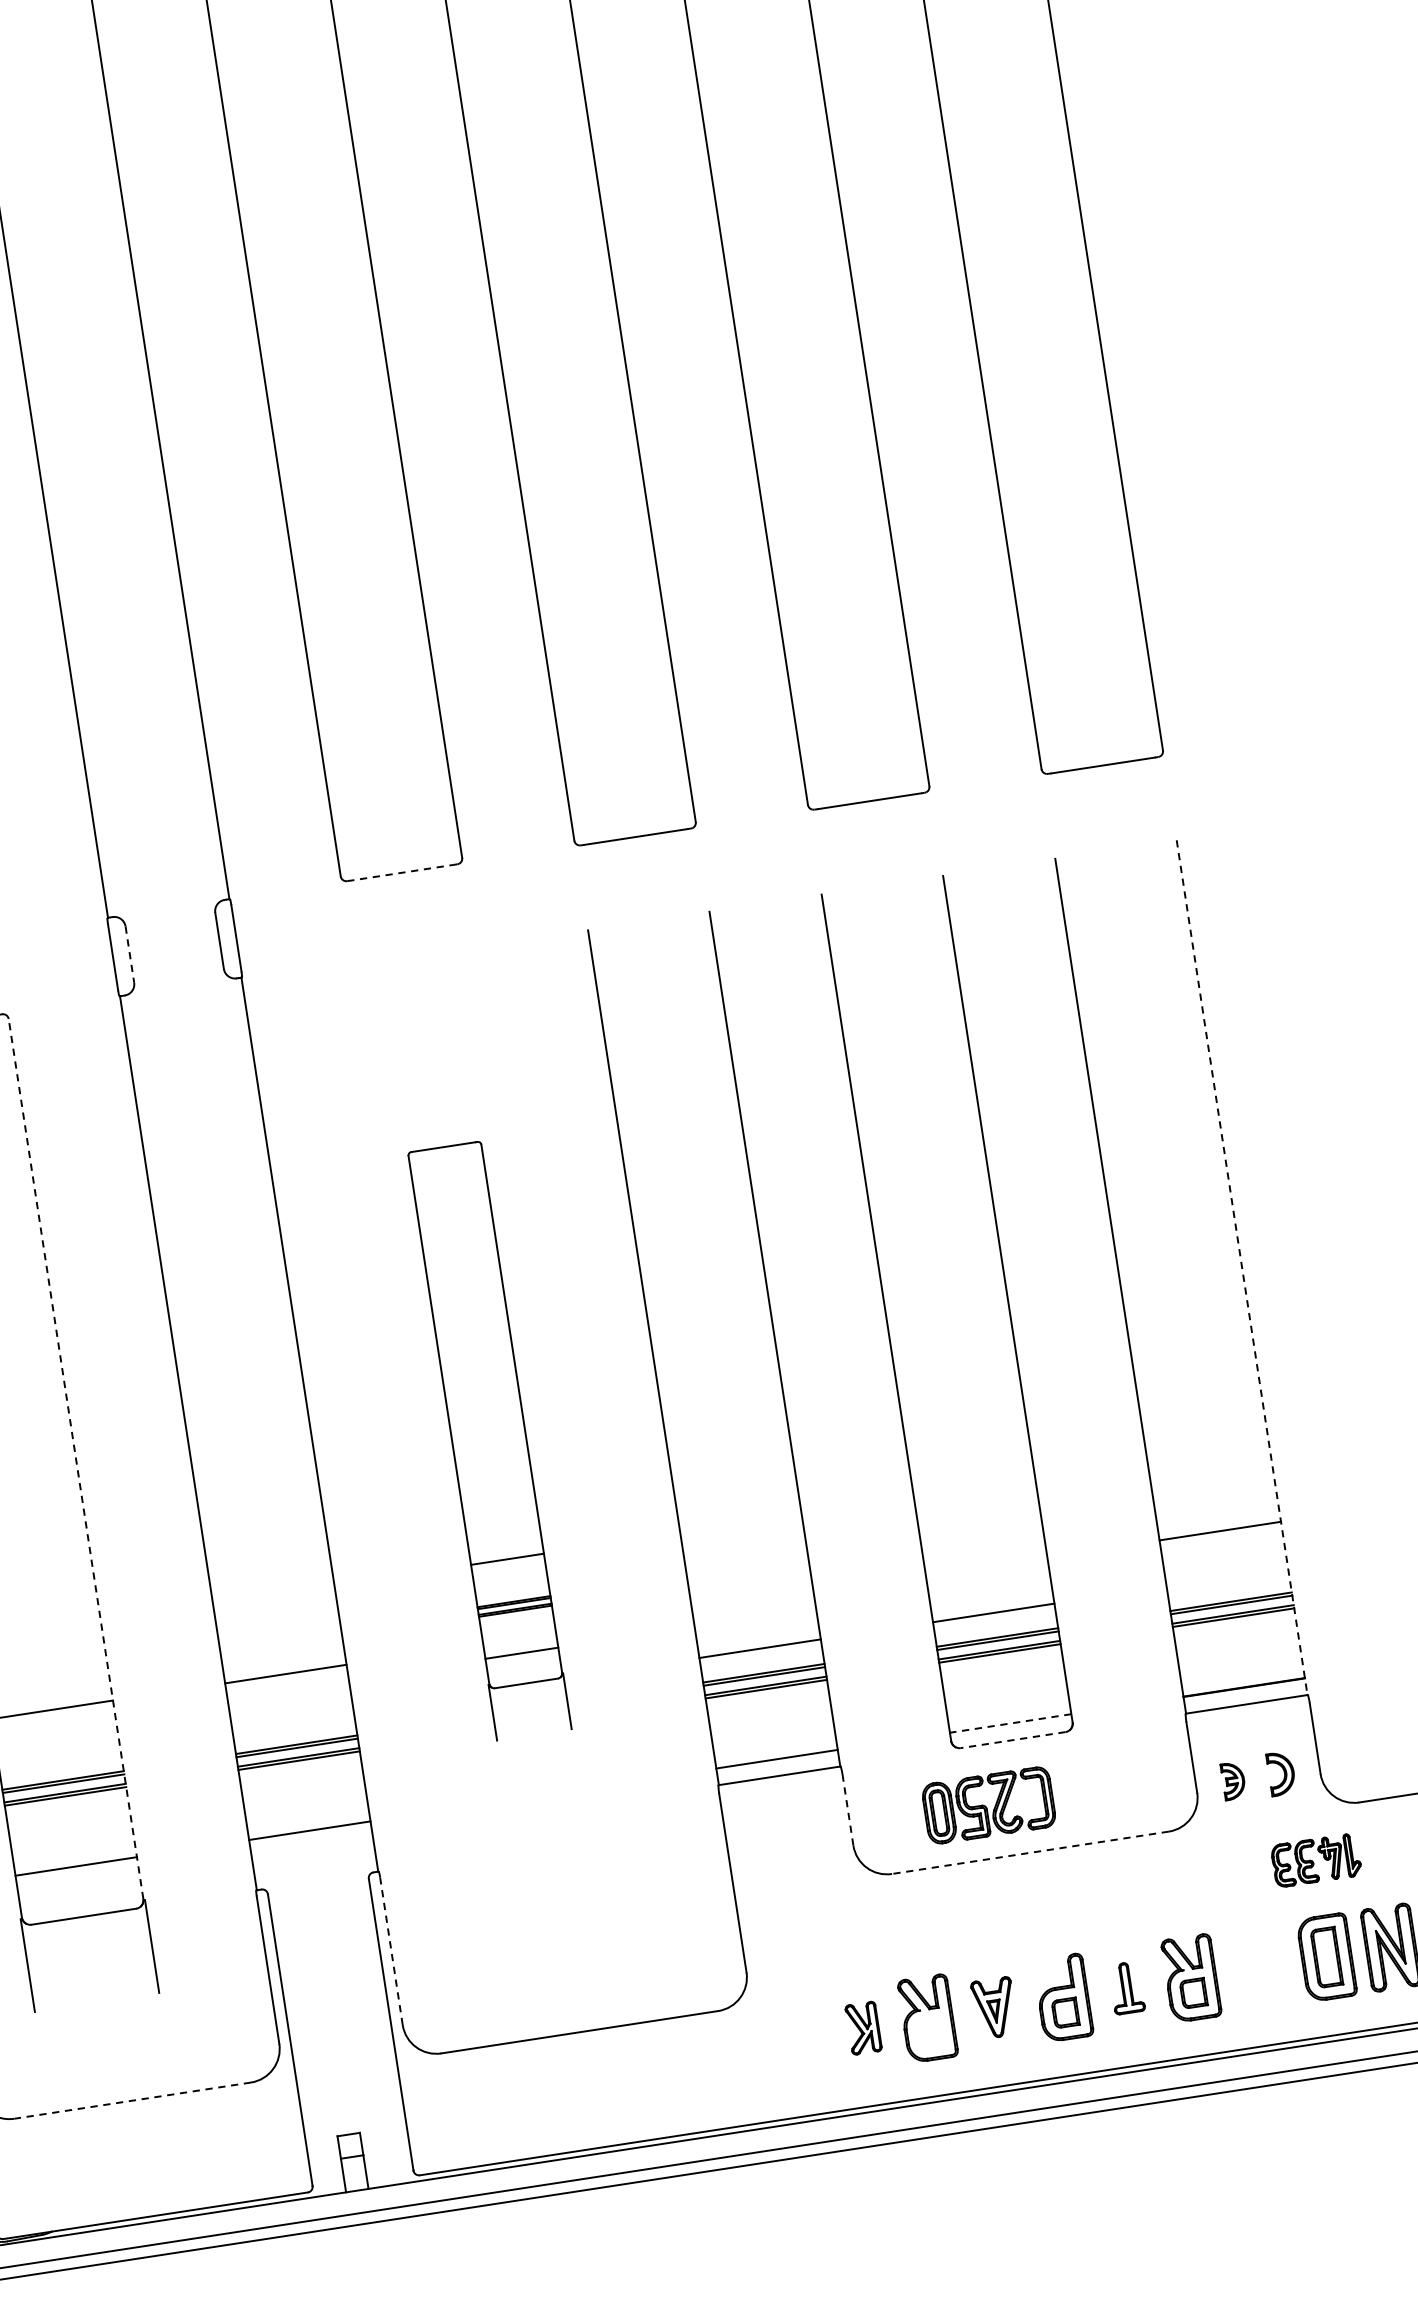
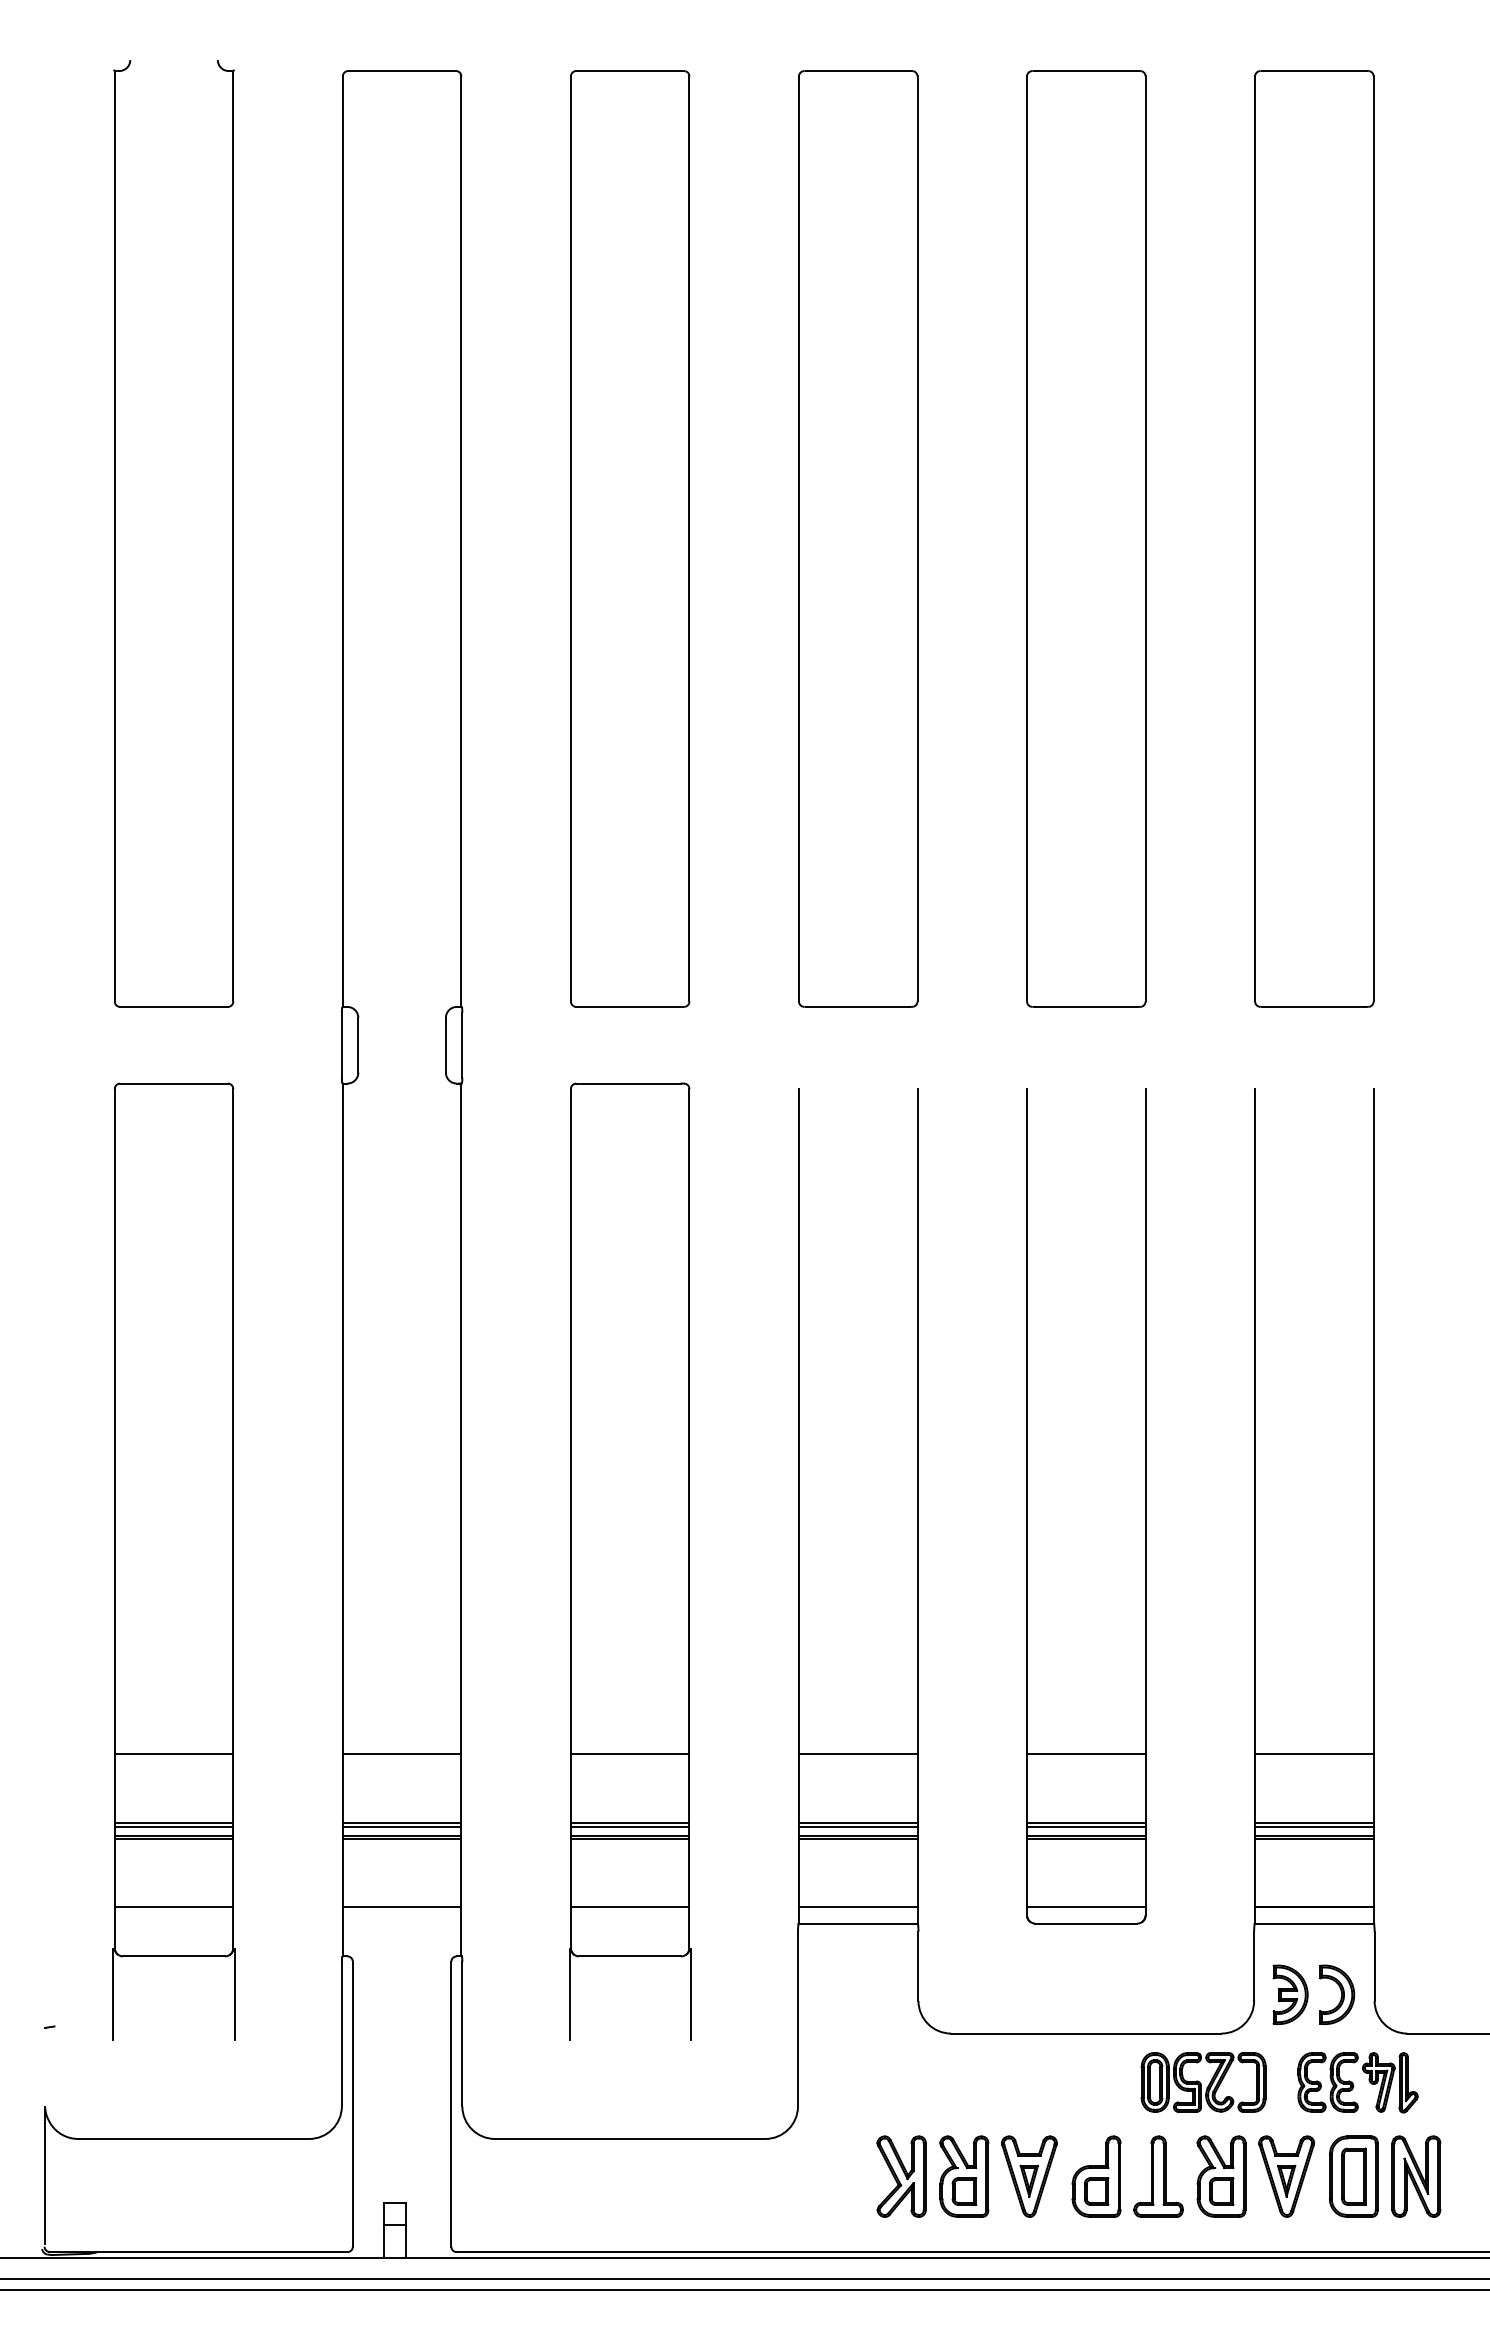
line: (400, 872) -> (628, 1006), dashed -> solid
line: (130, 954) -> (358, 1045), dashed -> solid
line: (1241, 1267) -> (1373, 1506), dashed -> solid
part: (489, 1440) -> (630, 1561), size x1.67
line: (76, 1458) -> (233, 1518), dashed -> solid
line: (993, 1613) -> (1086, 1754), moved
line: (759, 1648) -> (857, 1754), moved
line: (1009, 1723) -> (1085, 1907), dashed -> solid
line: (1012, 1740) -> (1085, 1923), dashed -> solid
part: (1281, 1773) -> (1337, 1994), size x1.43
part: (1233, 1780) -> (1290, 1994), size x1.67
part: (988, 1805) -> (1203, 2082), moved
line: (847, 1809) -> (918, 1965), dashed -> solid
line: (1029, 1852) -> (1085, 2033), dashed -> solid
part: (1315, 1860) -> (1357, 2082), size x1.43
line: (391, 1950) -> (462, 2033), dashed -> solid
part: (1257, 1967) -> (1286, 2176), added
part: (1126, 1987) -> (1158, 2176), size x1.67
part: (994, 2008) -> (1029, 2176), size x1.43
part: (863, 2028) -> (901, 2176), size x1.67
part: (930, 2033) -> (964, 2191), added
line: (132, 2100) -> (193, 2138), dashed -> solid

